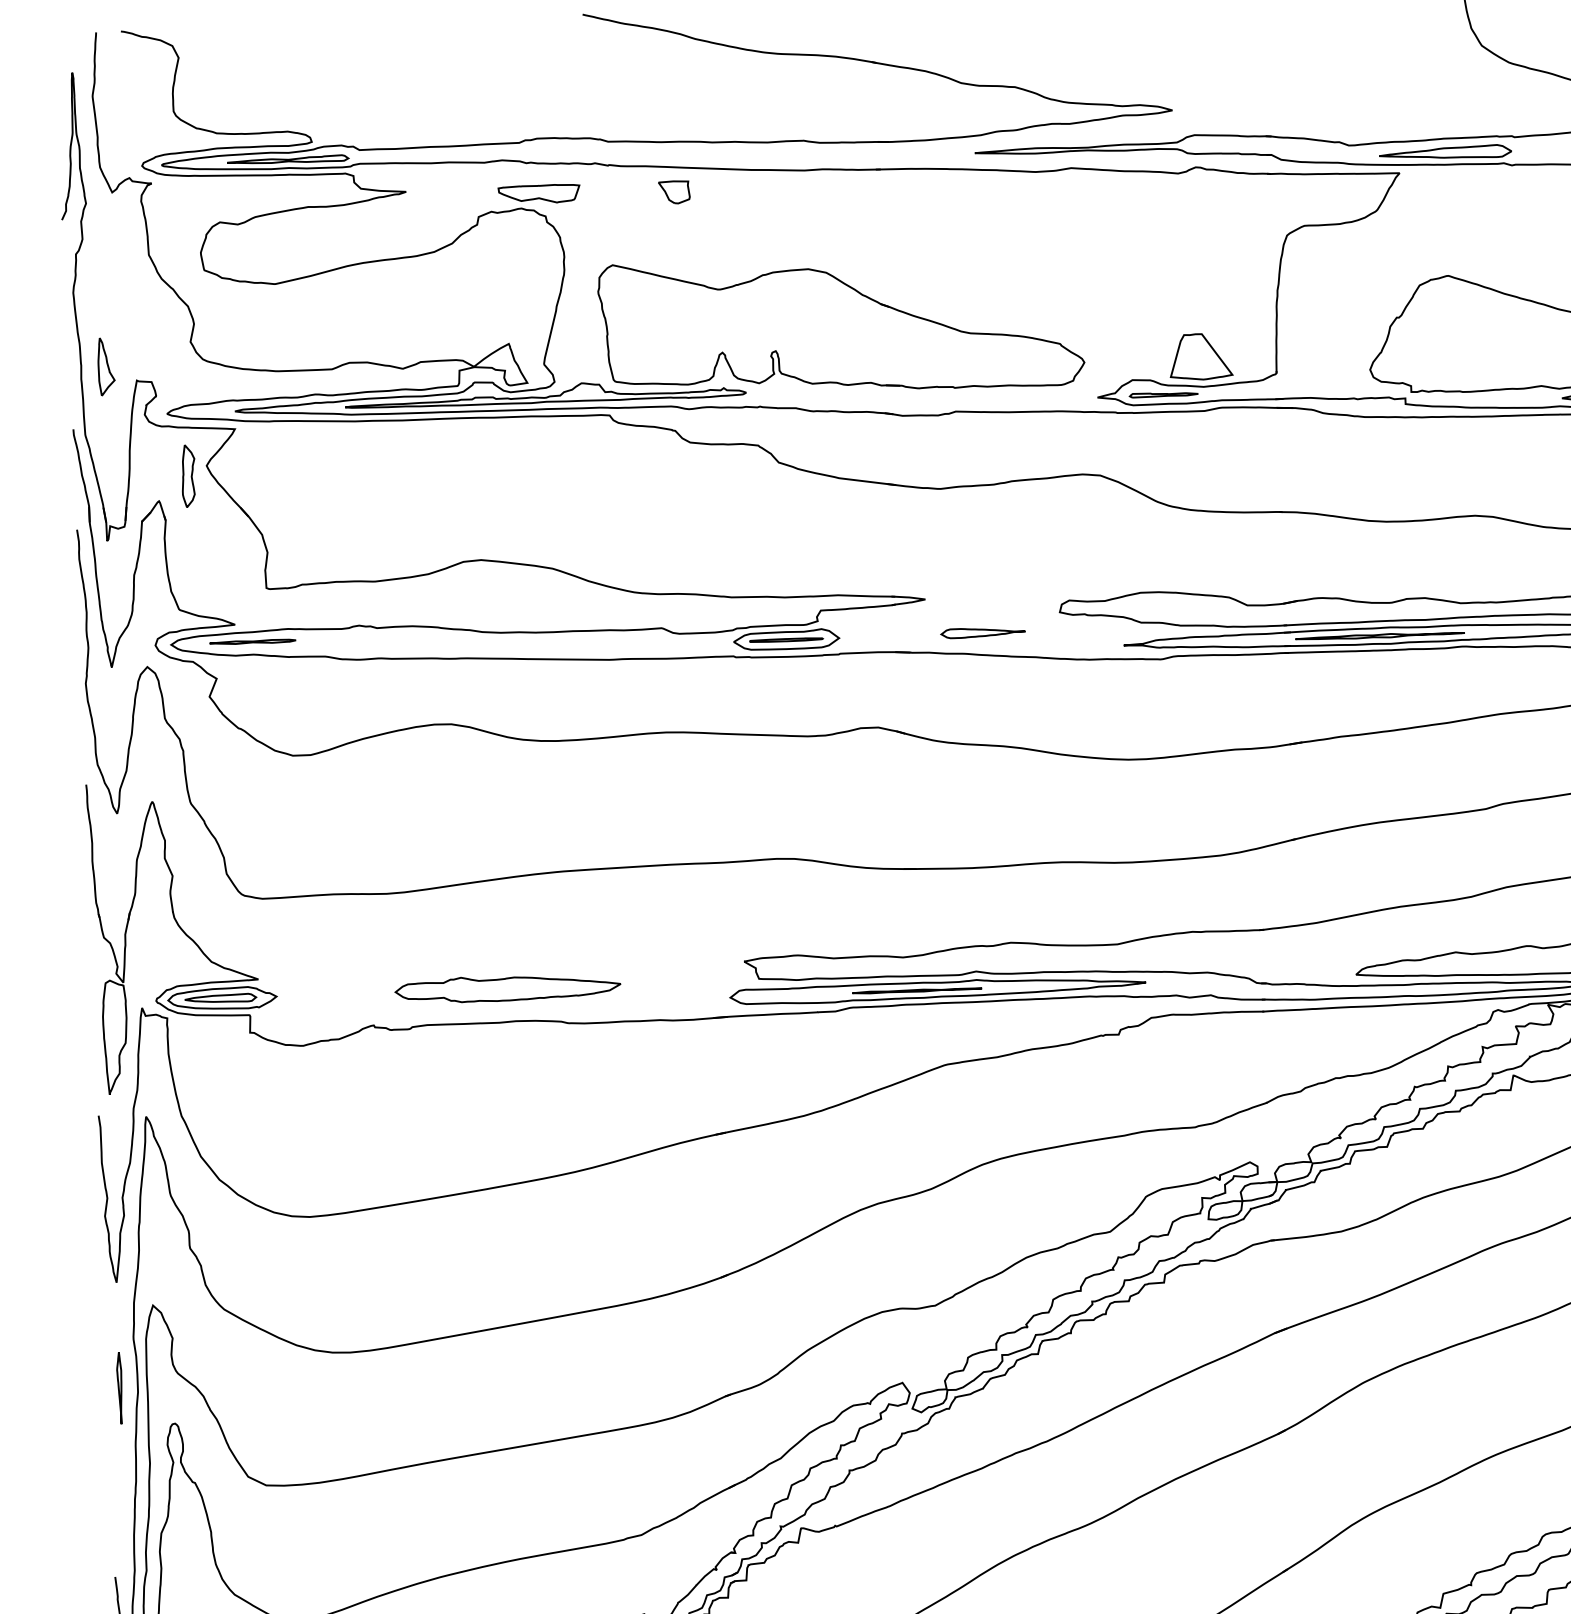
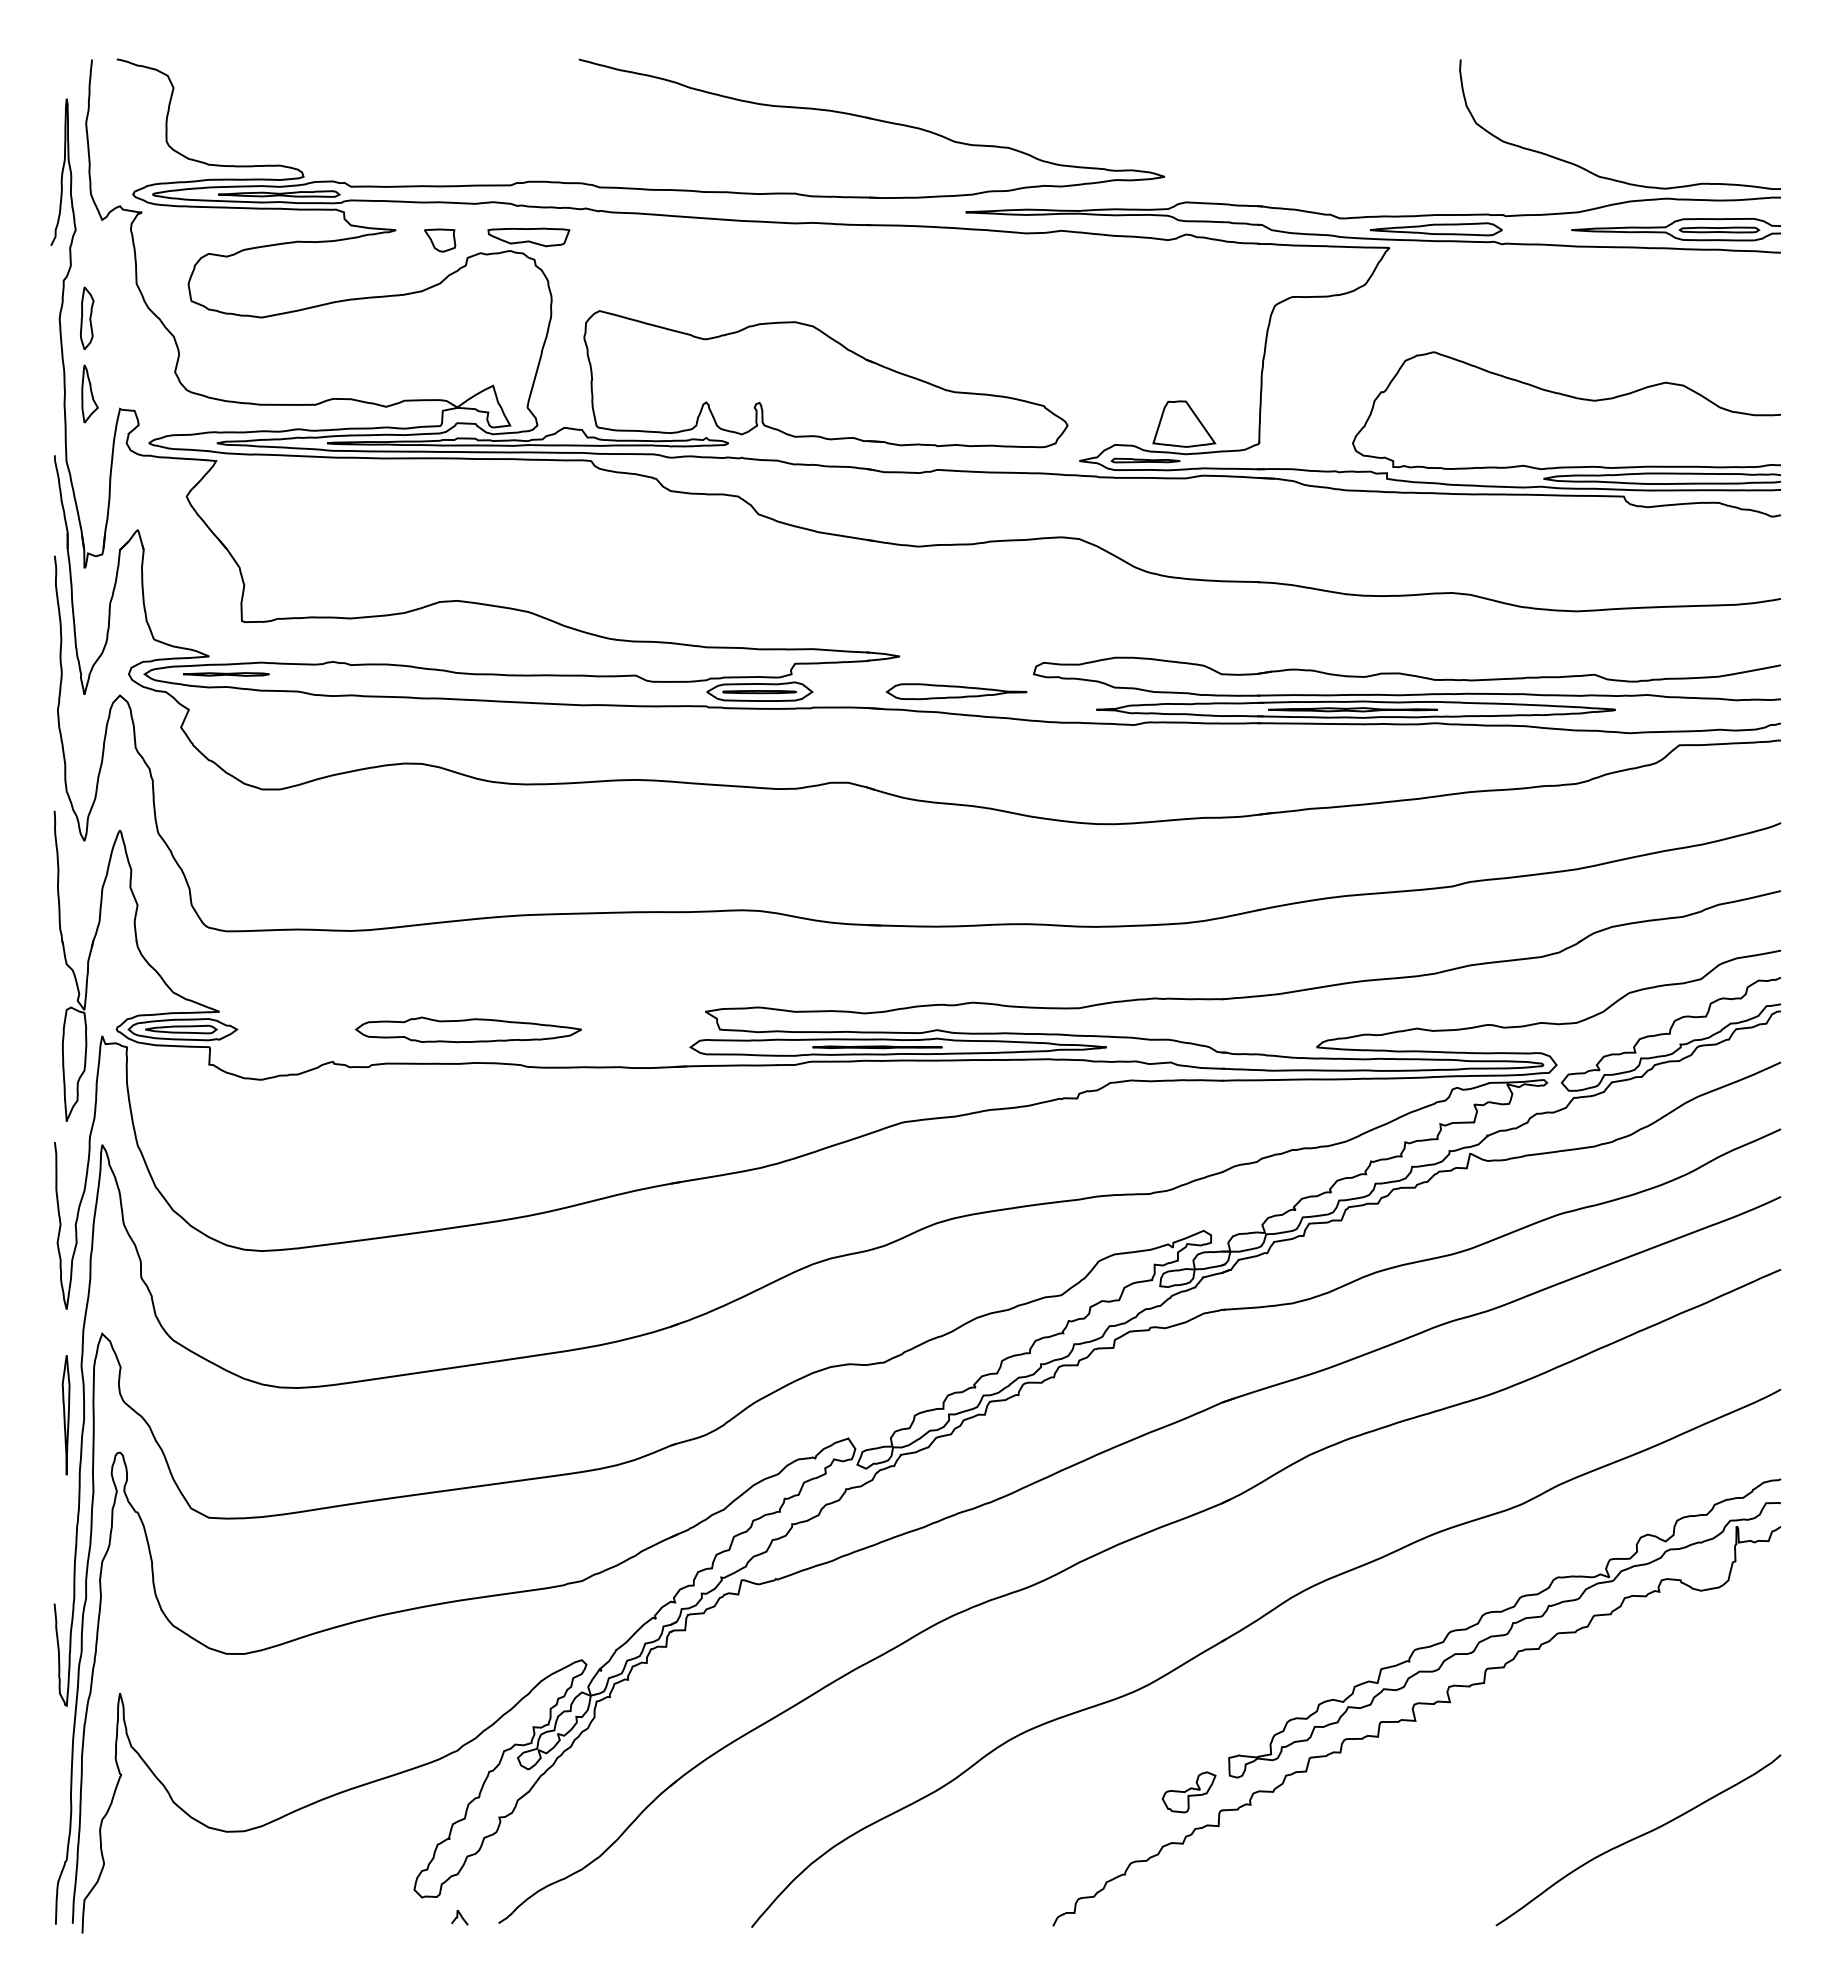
part: (674, 192) -> (440, 240), moved
part: (188, 475) -> (87, 317), moved
part: (983, 632) -> (956, 691), size x1.67
part: (119, 1388) -> (65, 1415), size x1.67

